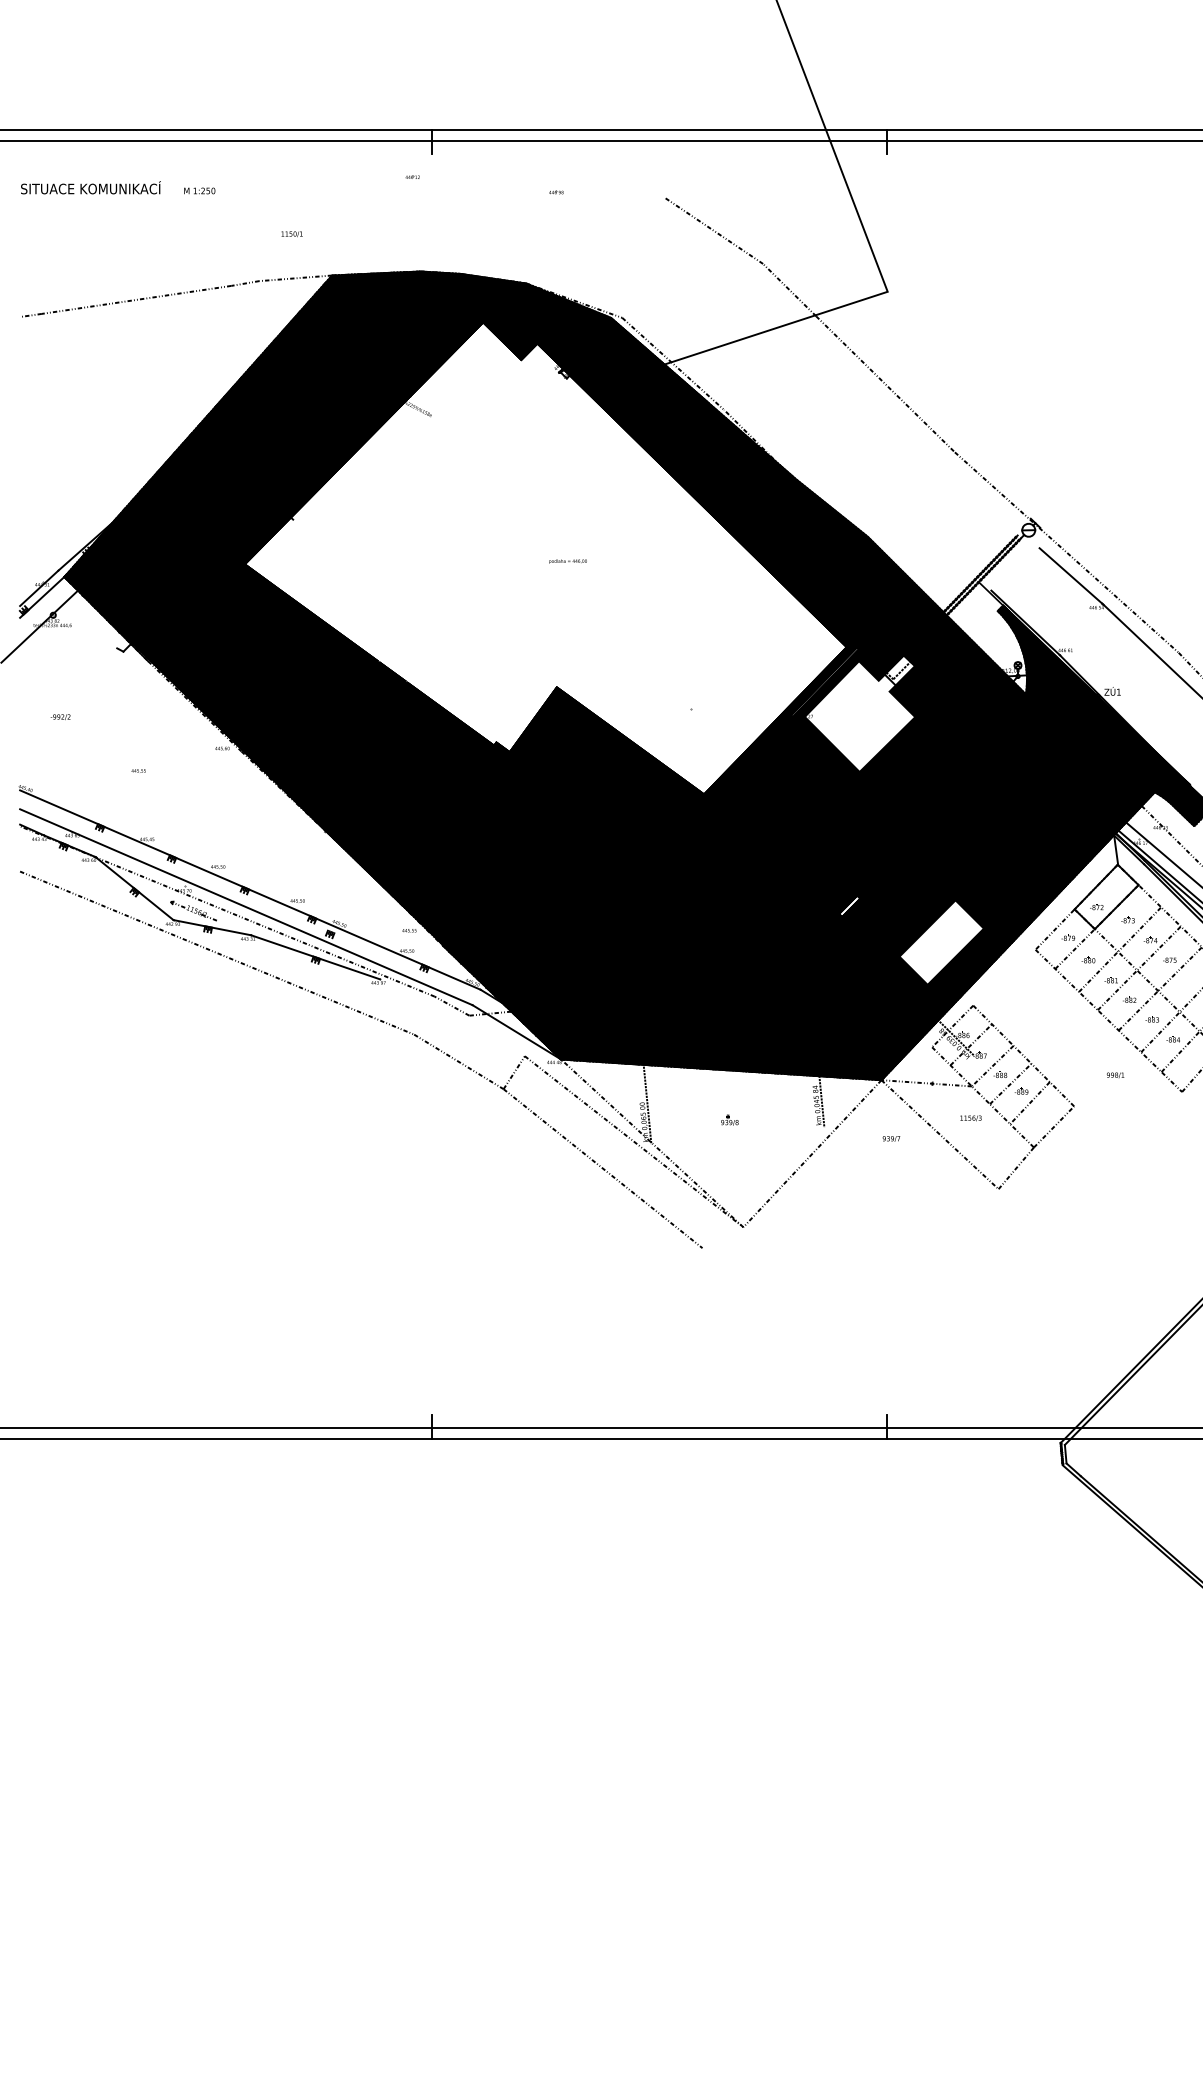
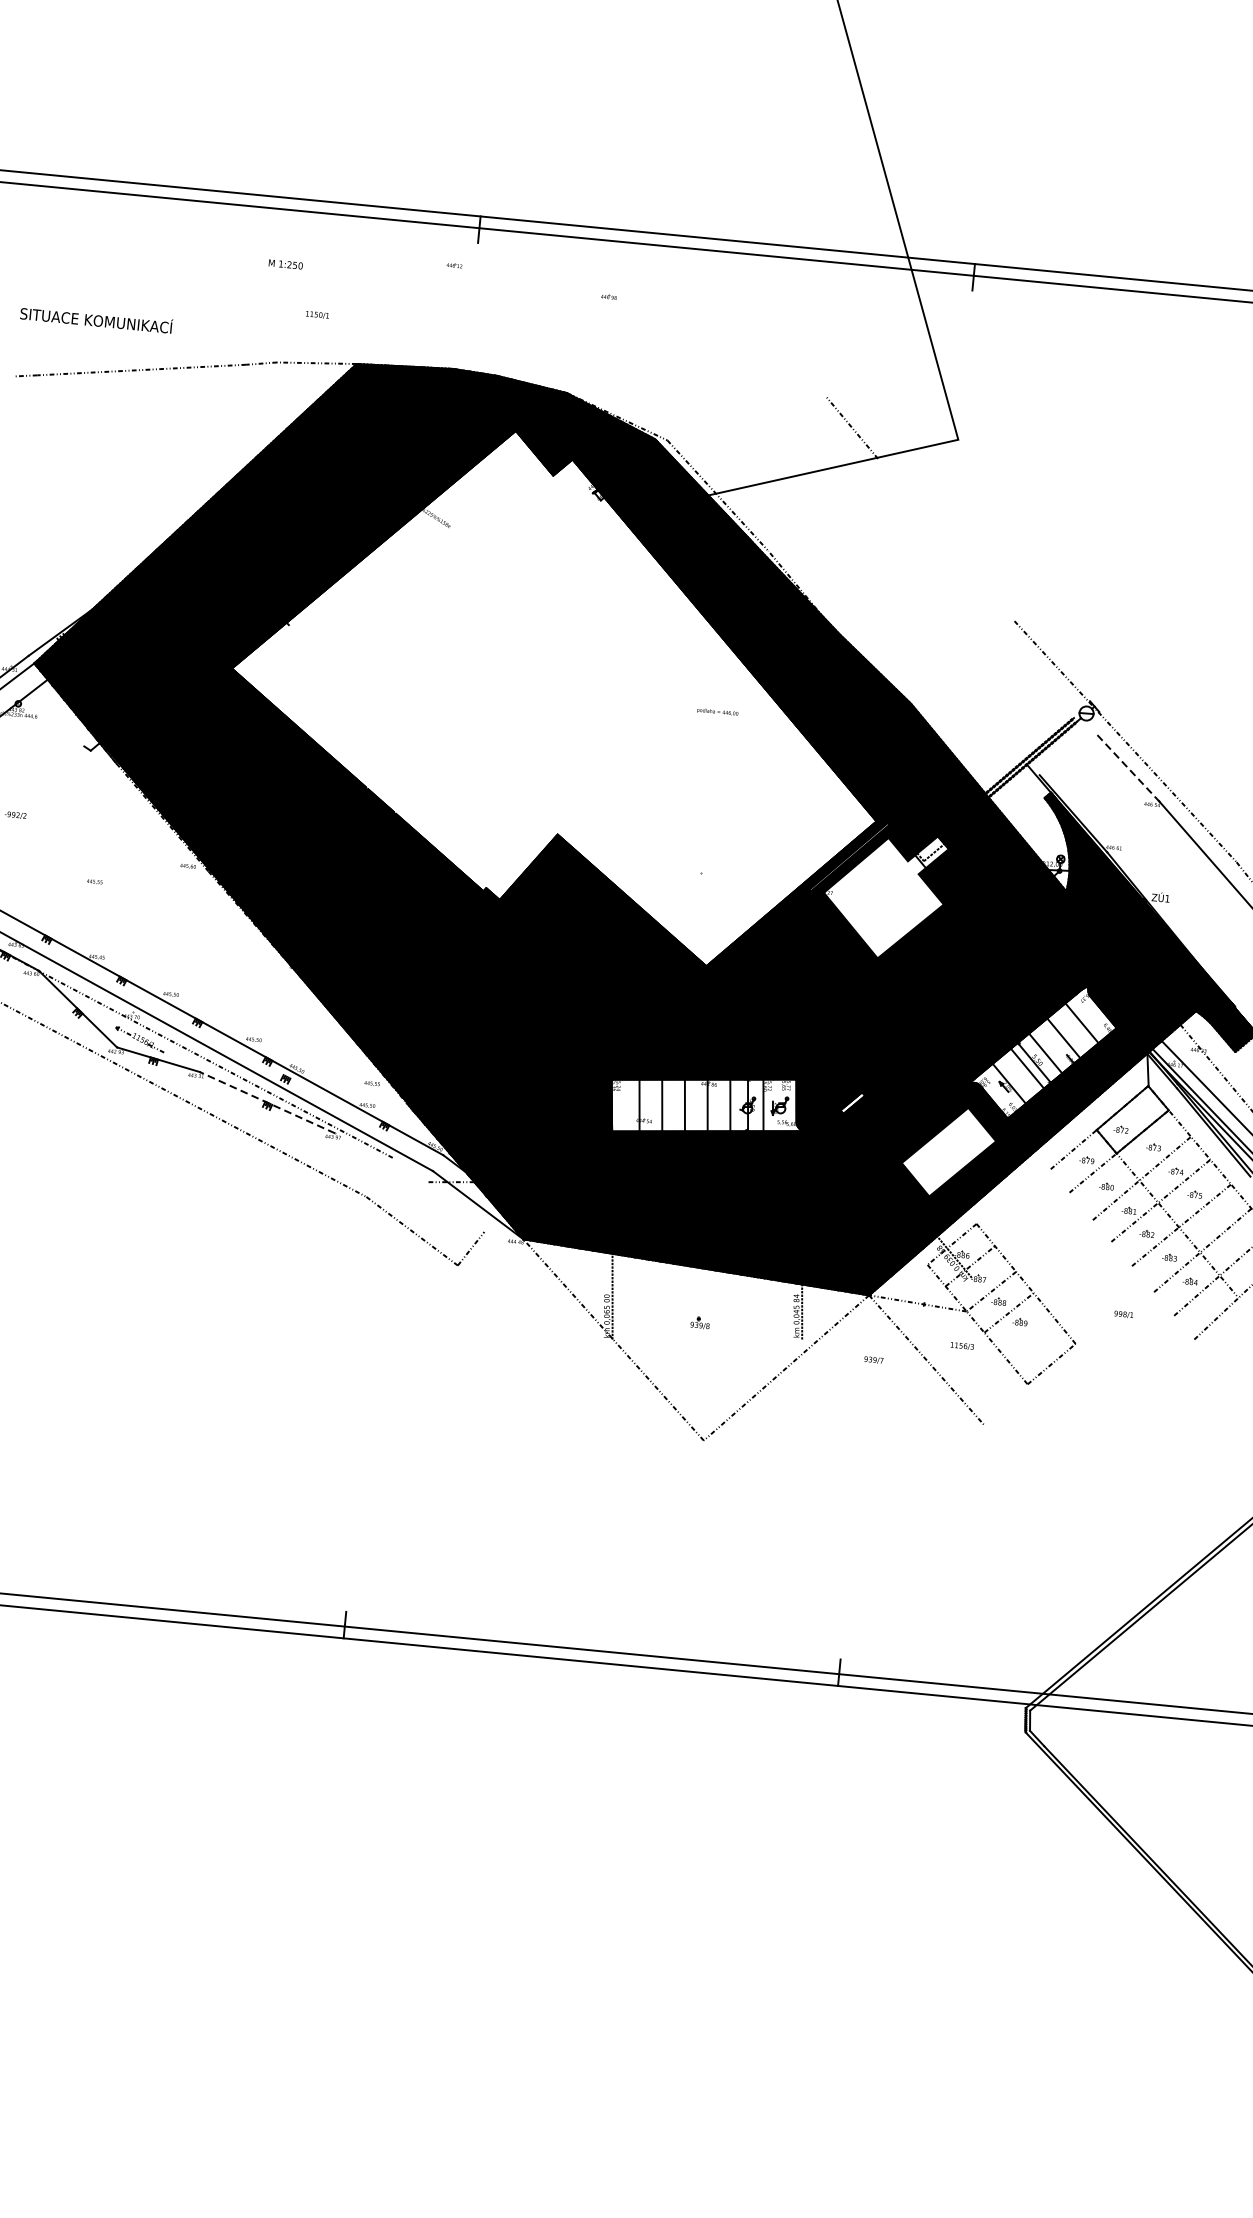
text: (90, 187) -> (96, 319), moved
text: (199, 190) -> (285, 263), moved
line: (713, 230) -> (775, 355), removed
line: (885, 384) -> (946, 540), removed
text: (567, 561) -> (717, 712), moved
line: (1071, 576) -> (1128, 768), solid -> dashed
fill: (1018, 841) -> (1042, 1050), removed
fill: (717, 921) -> (707, 1105), removed
line: (315, 957) -> (267, 1102), solid -> dashed
line: (451, 1005) -> (410, 1169), removed
line: (1108, 1020) -> (1121, 1254), removed
line: (1029, 1103) -> (1027, 1336), removed
line: (633, 1141) -> (593, 1335), removed
line: (602, 1168) -> (556, 1362), removed
line: (1015, 1168) -> (1005, 1405), removed

